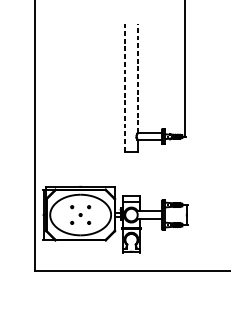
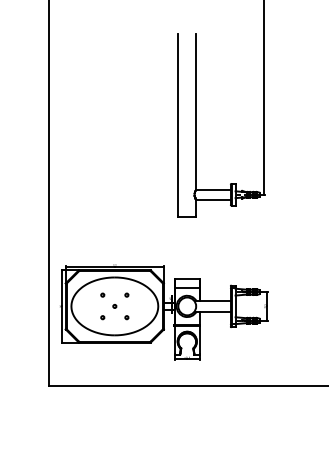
line: (137, 78) -> (196, 111), dashed -> solid
line: (125, 87) -> (178, 124), dashed -> solid

